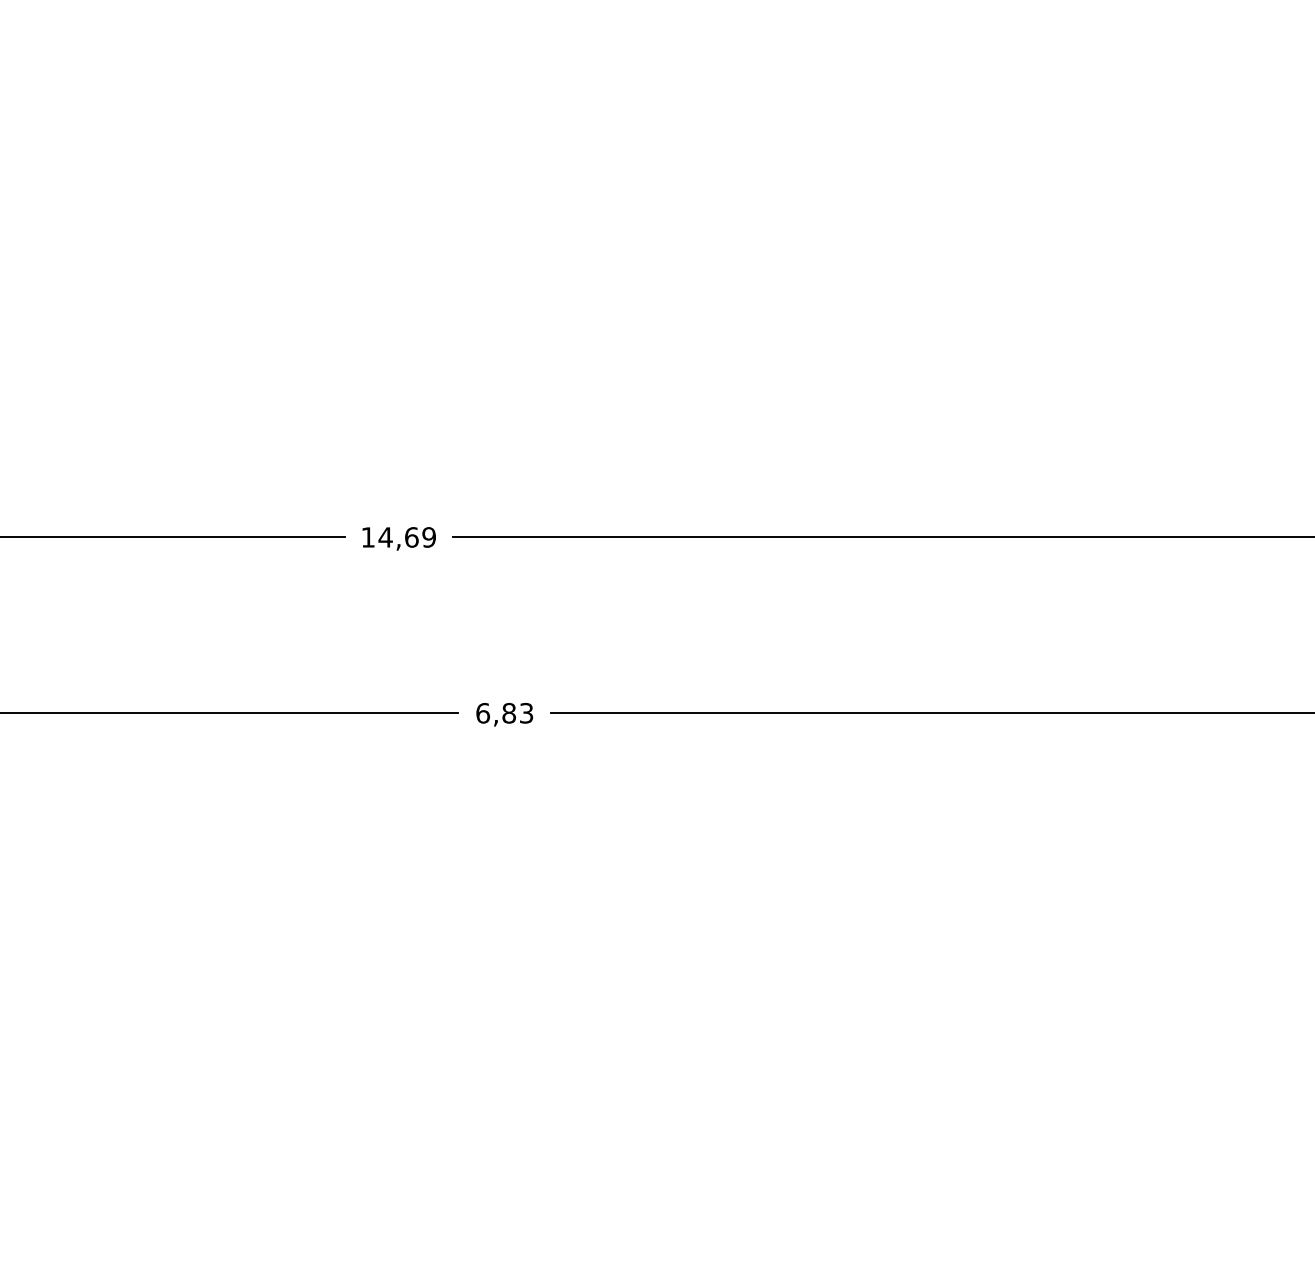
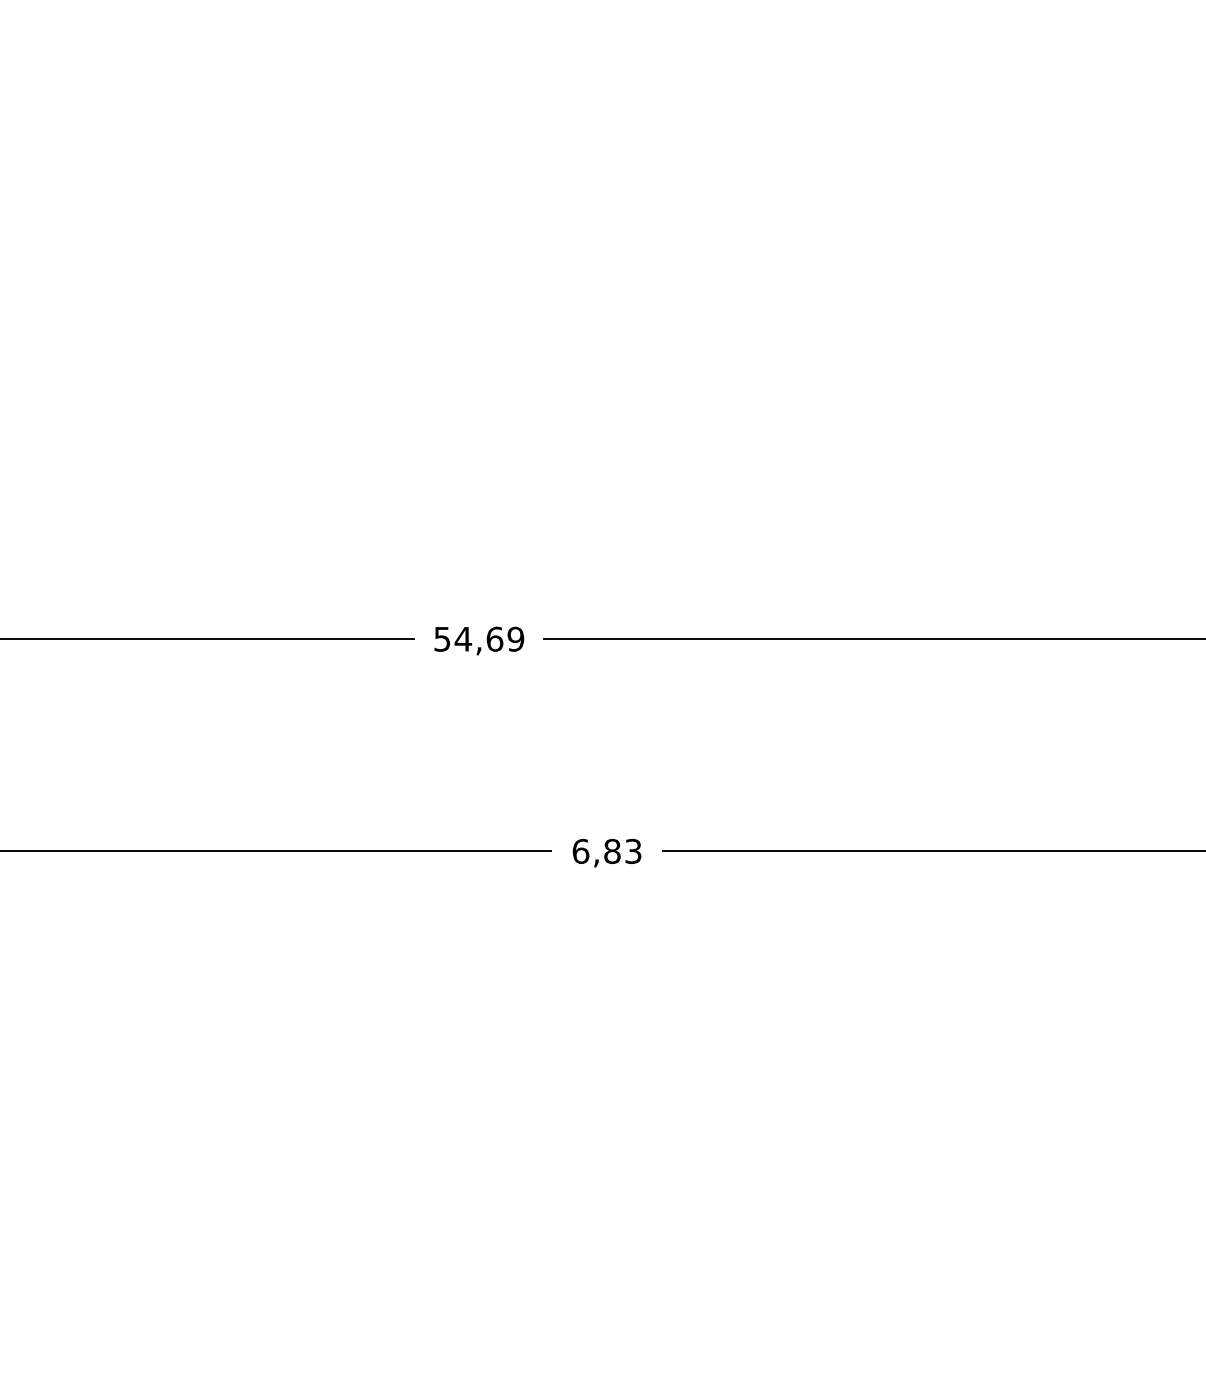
text: (367, 537) -> (441, 639), 14,69 -> 54,69

